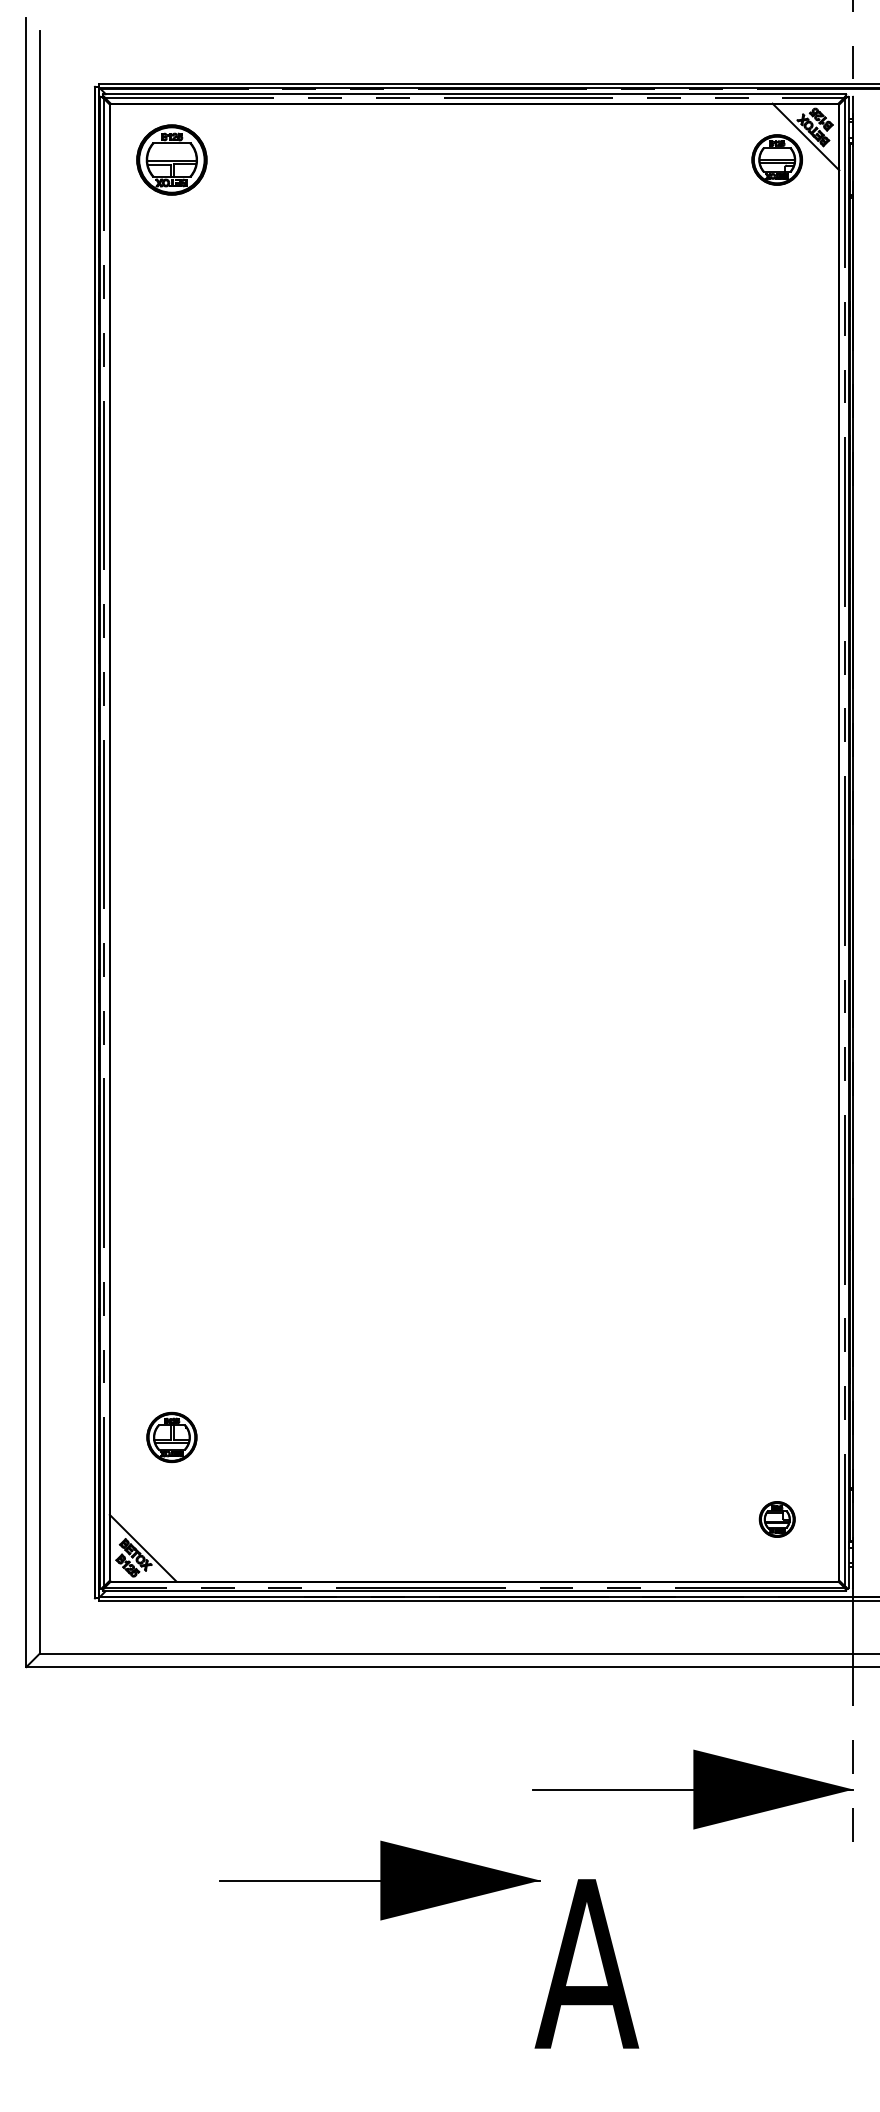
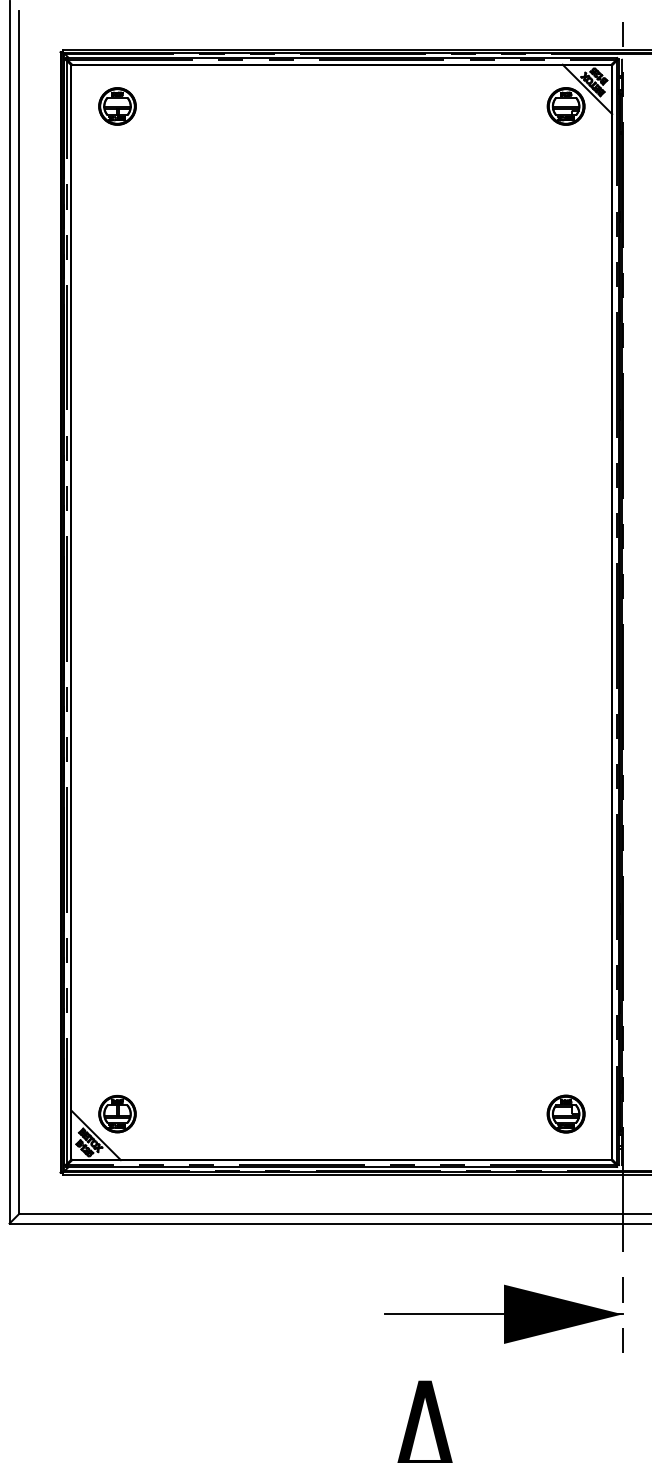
part: (171, 159) -> (117, 106), size x0.71
part: (171, 1437) -> (117, 1114), moved
part: (777, 1519) -> (566, 1114), size x1.43
part: (379, 1880) -> (271, 1381), removed

